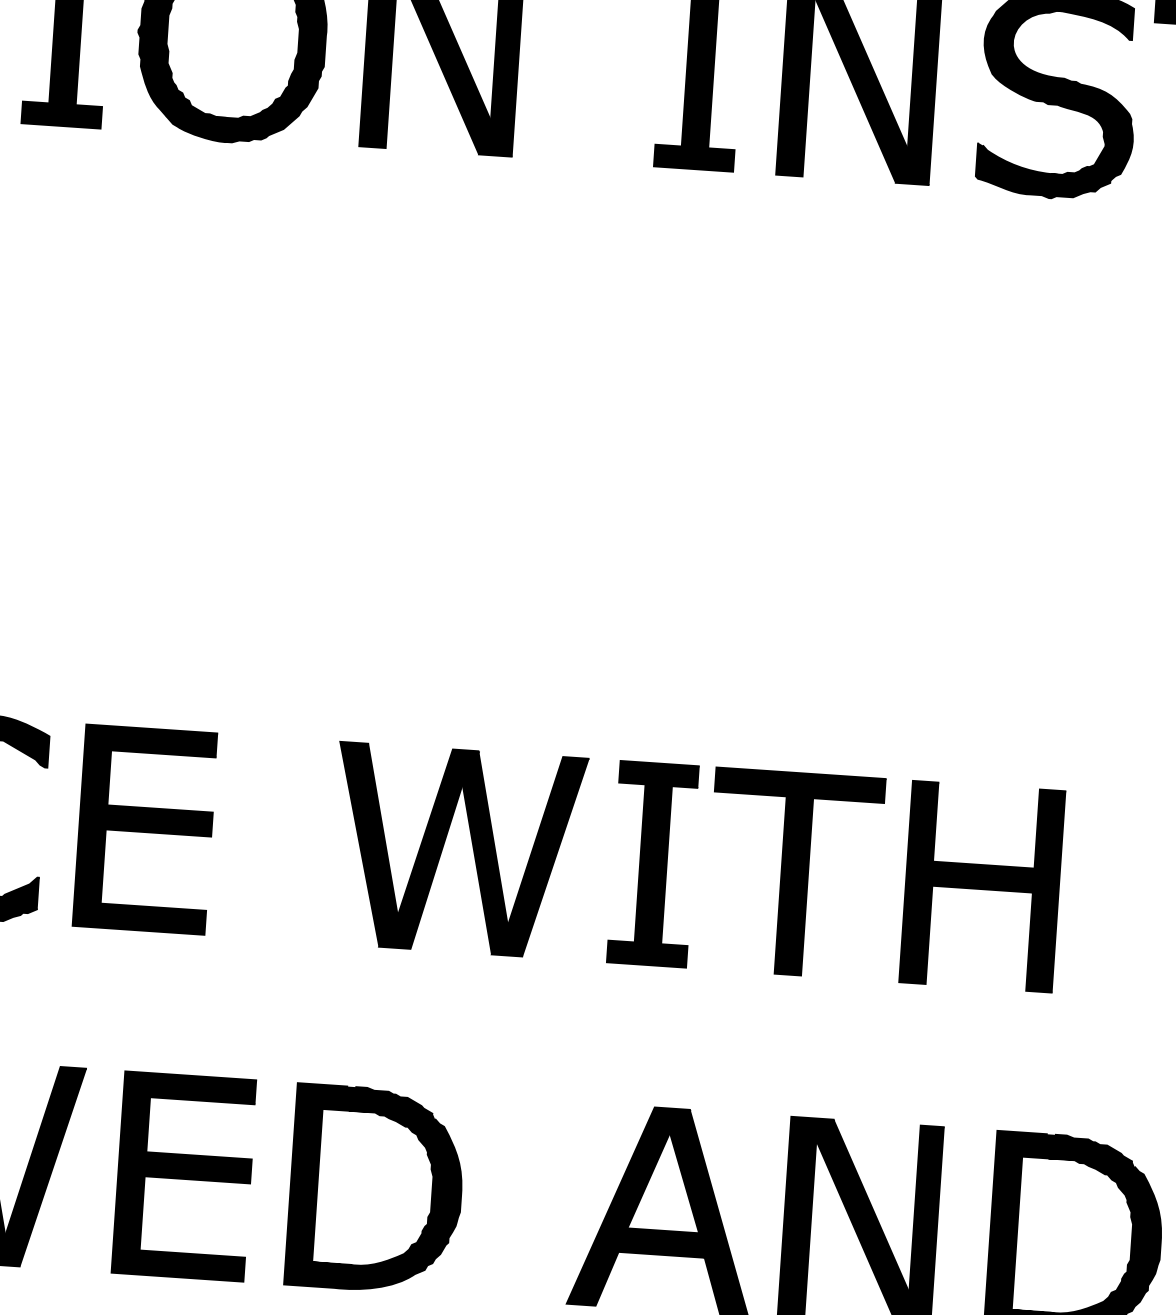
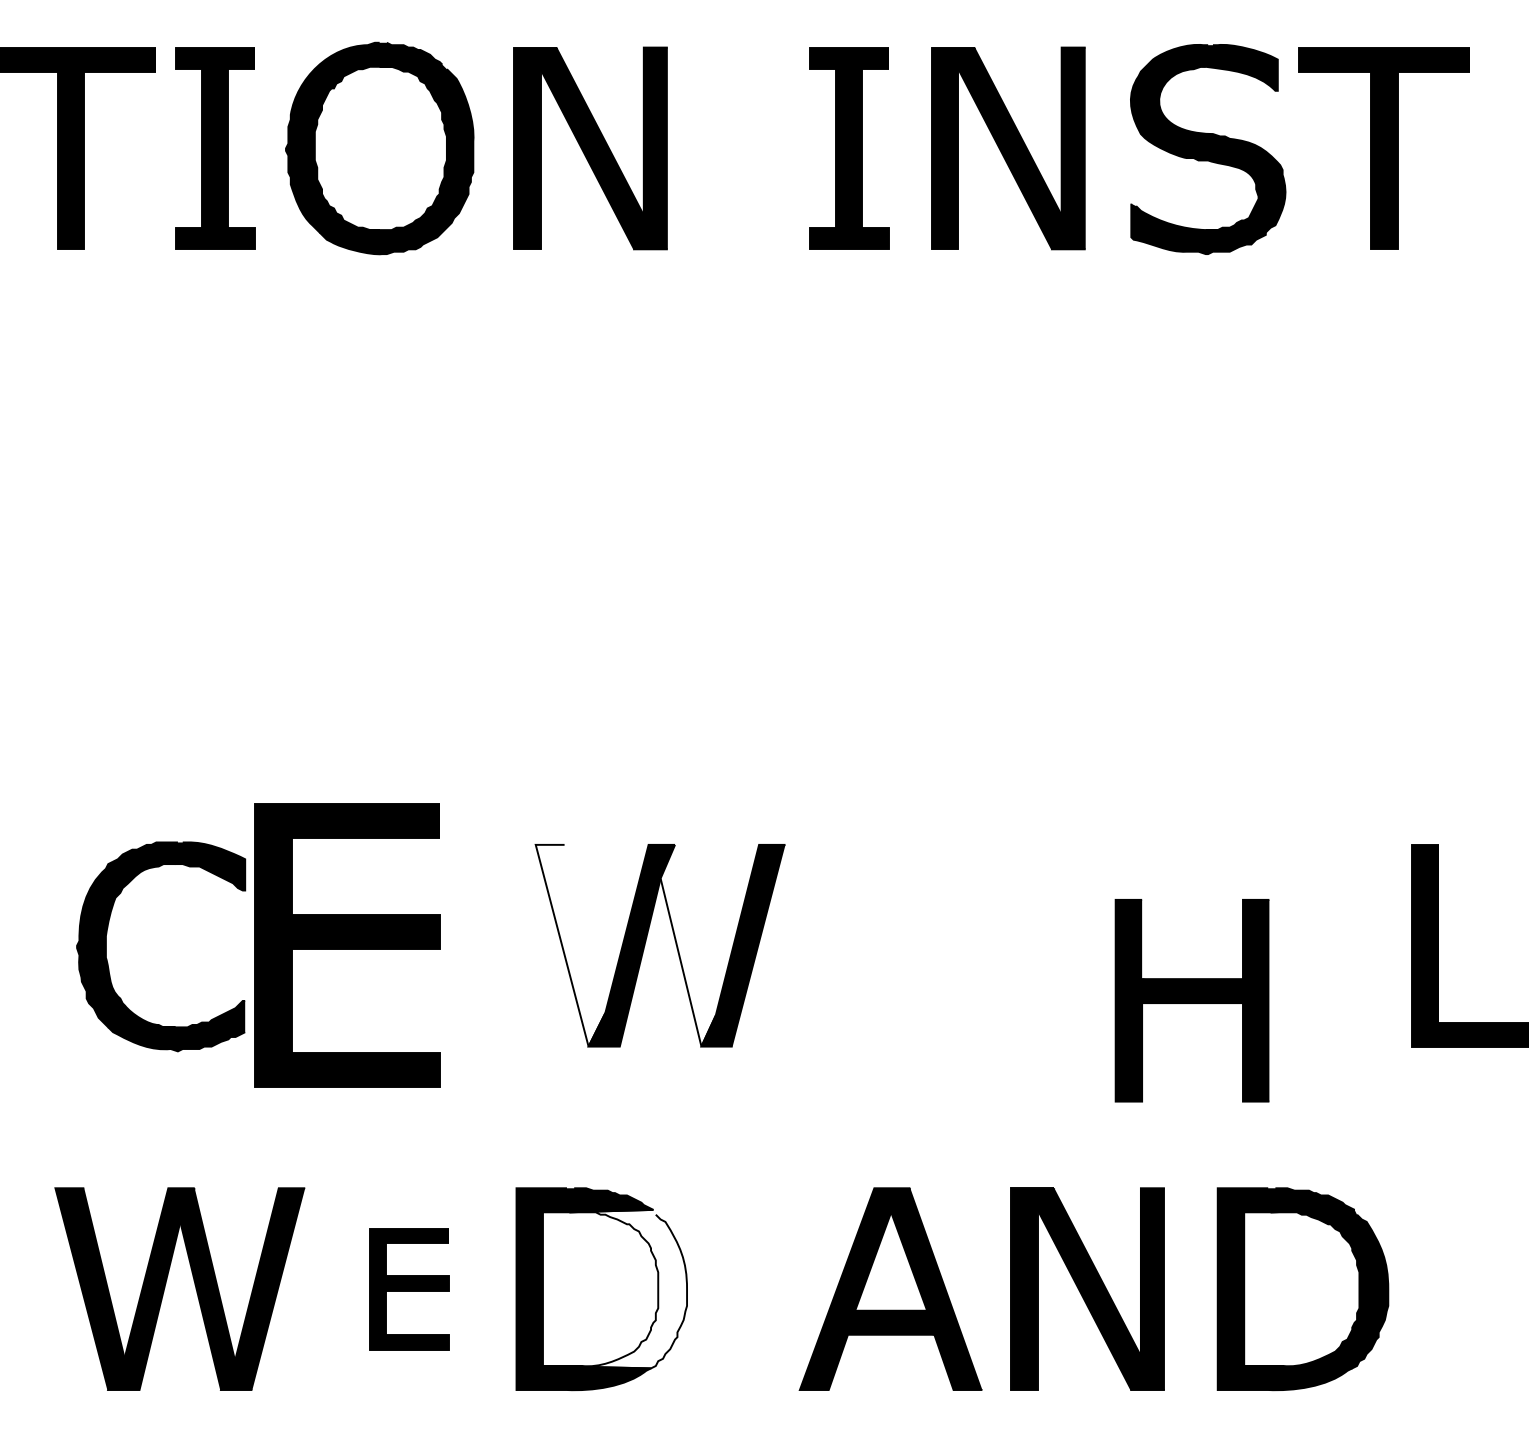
part: (144, 829) -> (346, 945), size x1.4
fill: (368, 844) -> (570, 945), removed
fill: (484, 852) -> (687, 945), removed
part: (653, 864) -> (856, 945), removed
part: (794, 873) -> (997, 945), removed
part: (981, 886) -> (1191, 1000), moved
part: (184, 1175) -> (409, 1288), size x0.6
fill: (388, 1189) -> (614, 1288), removed

